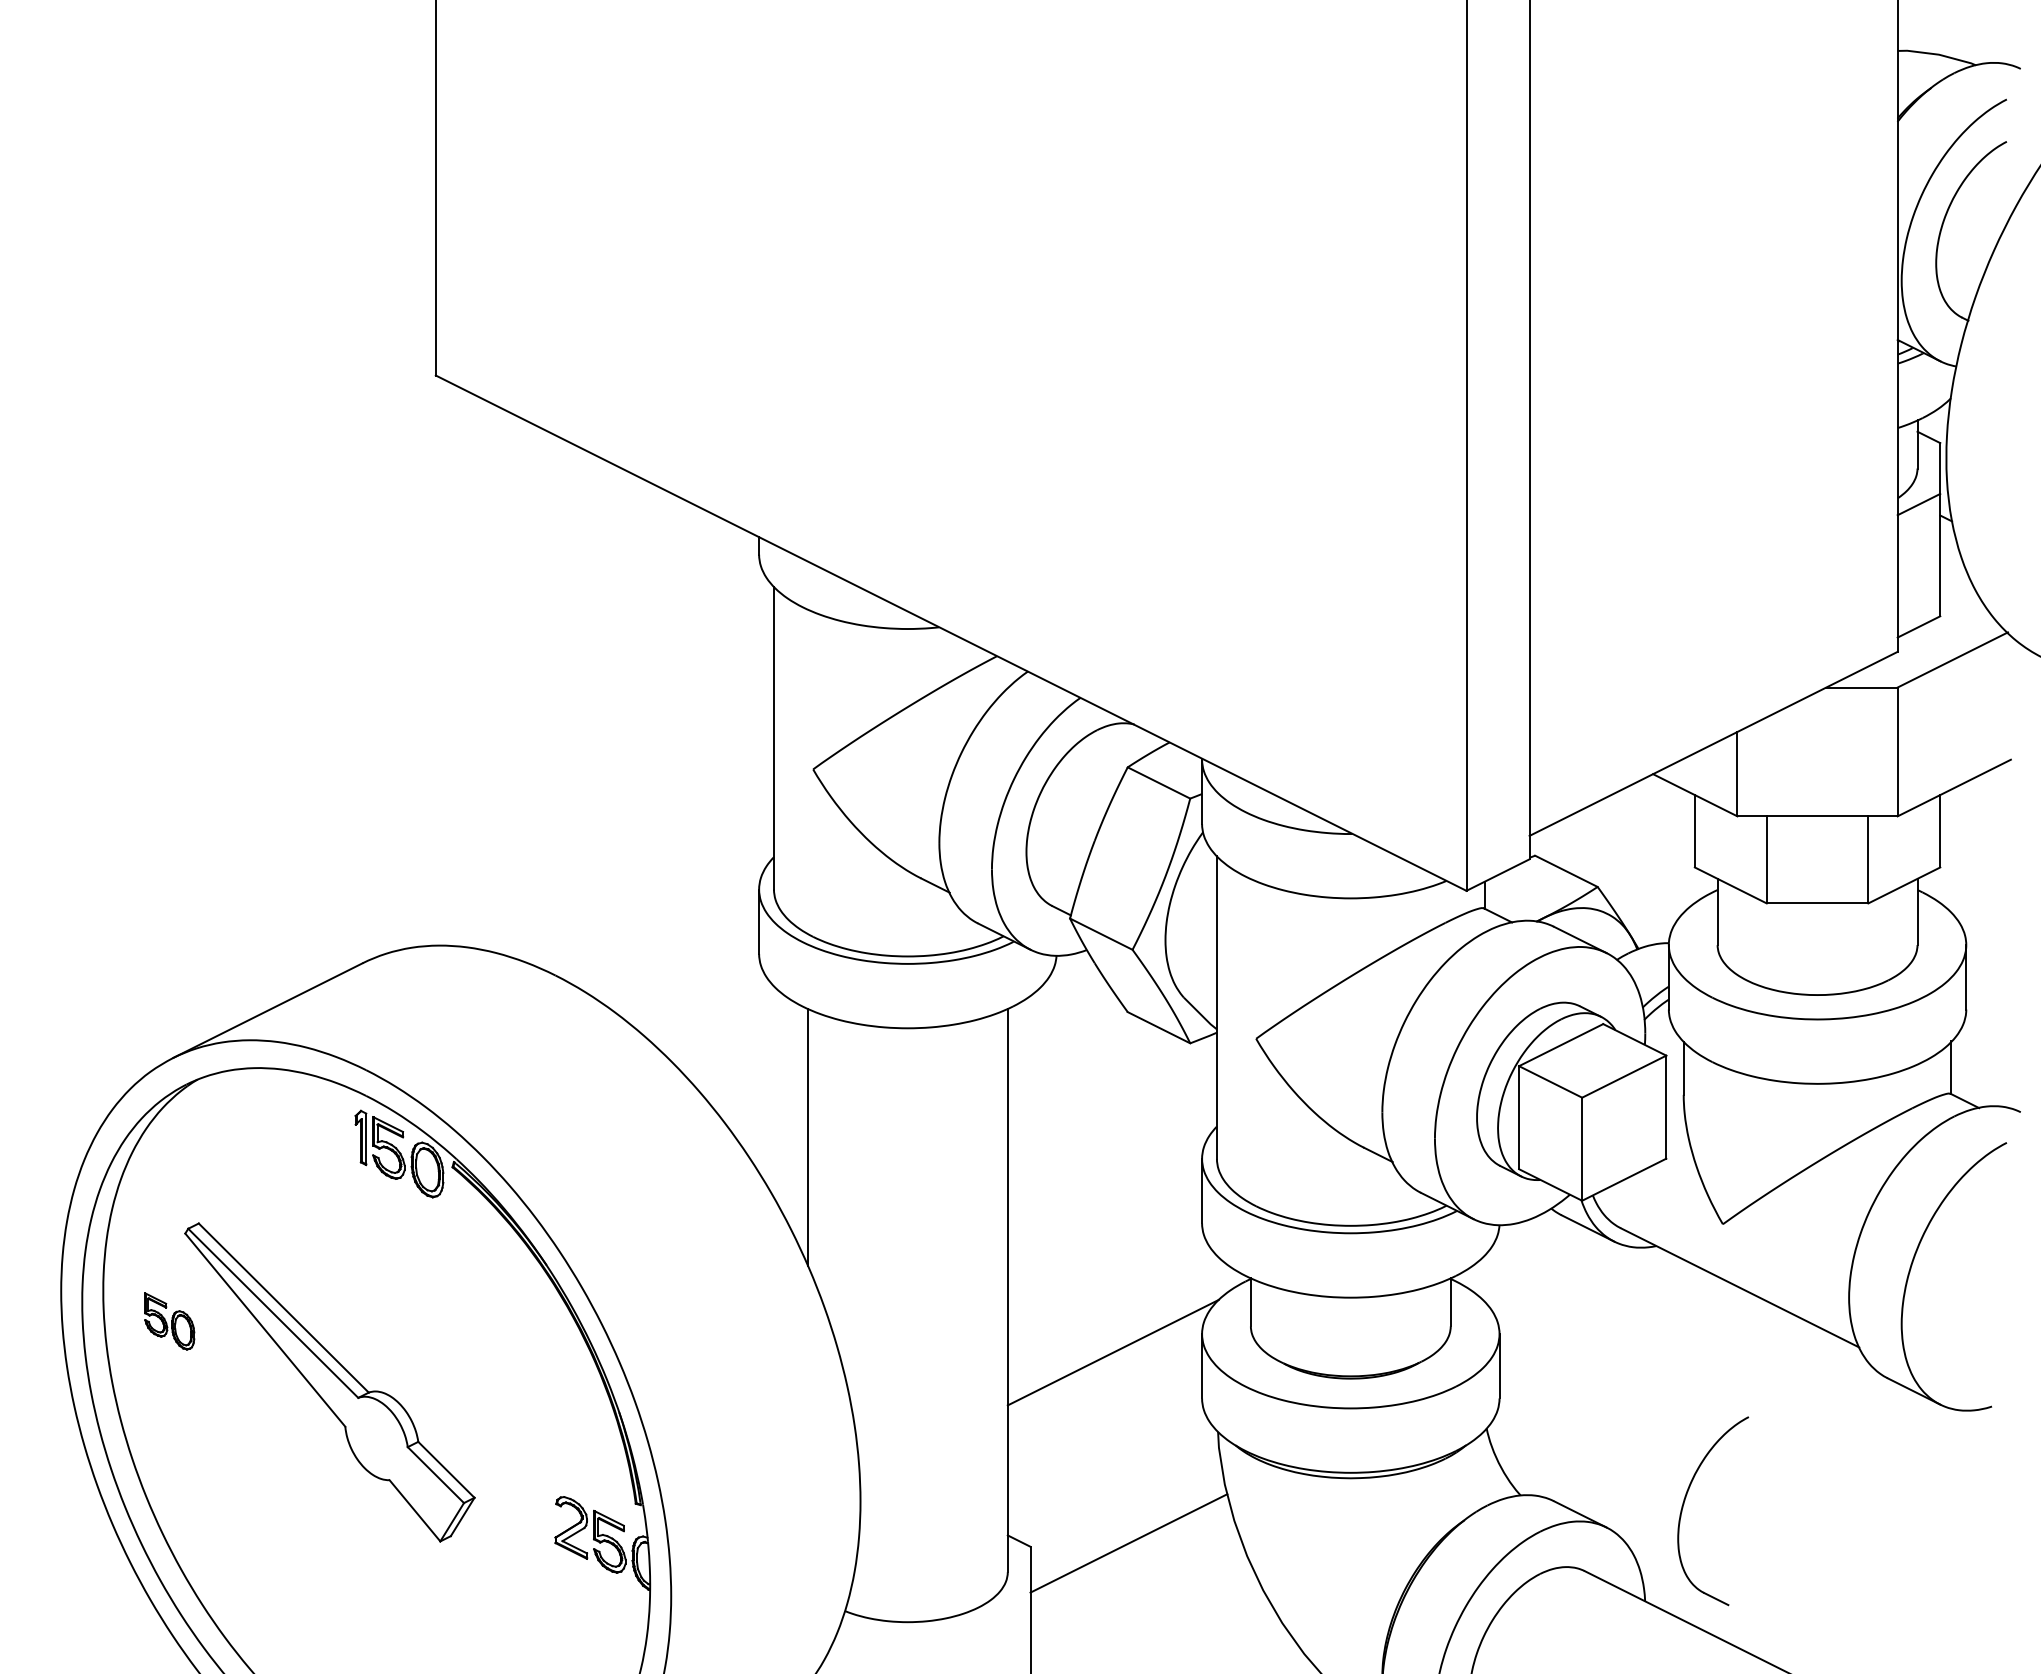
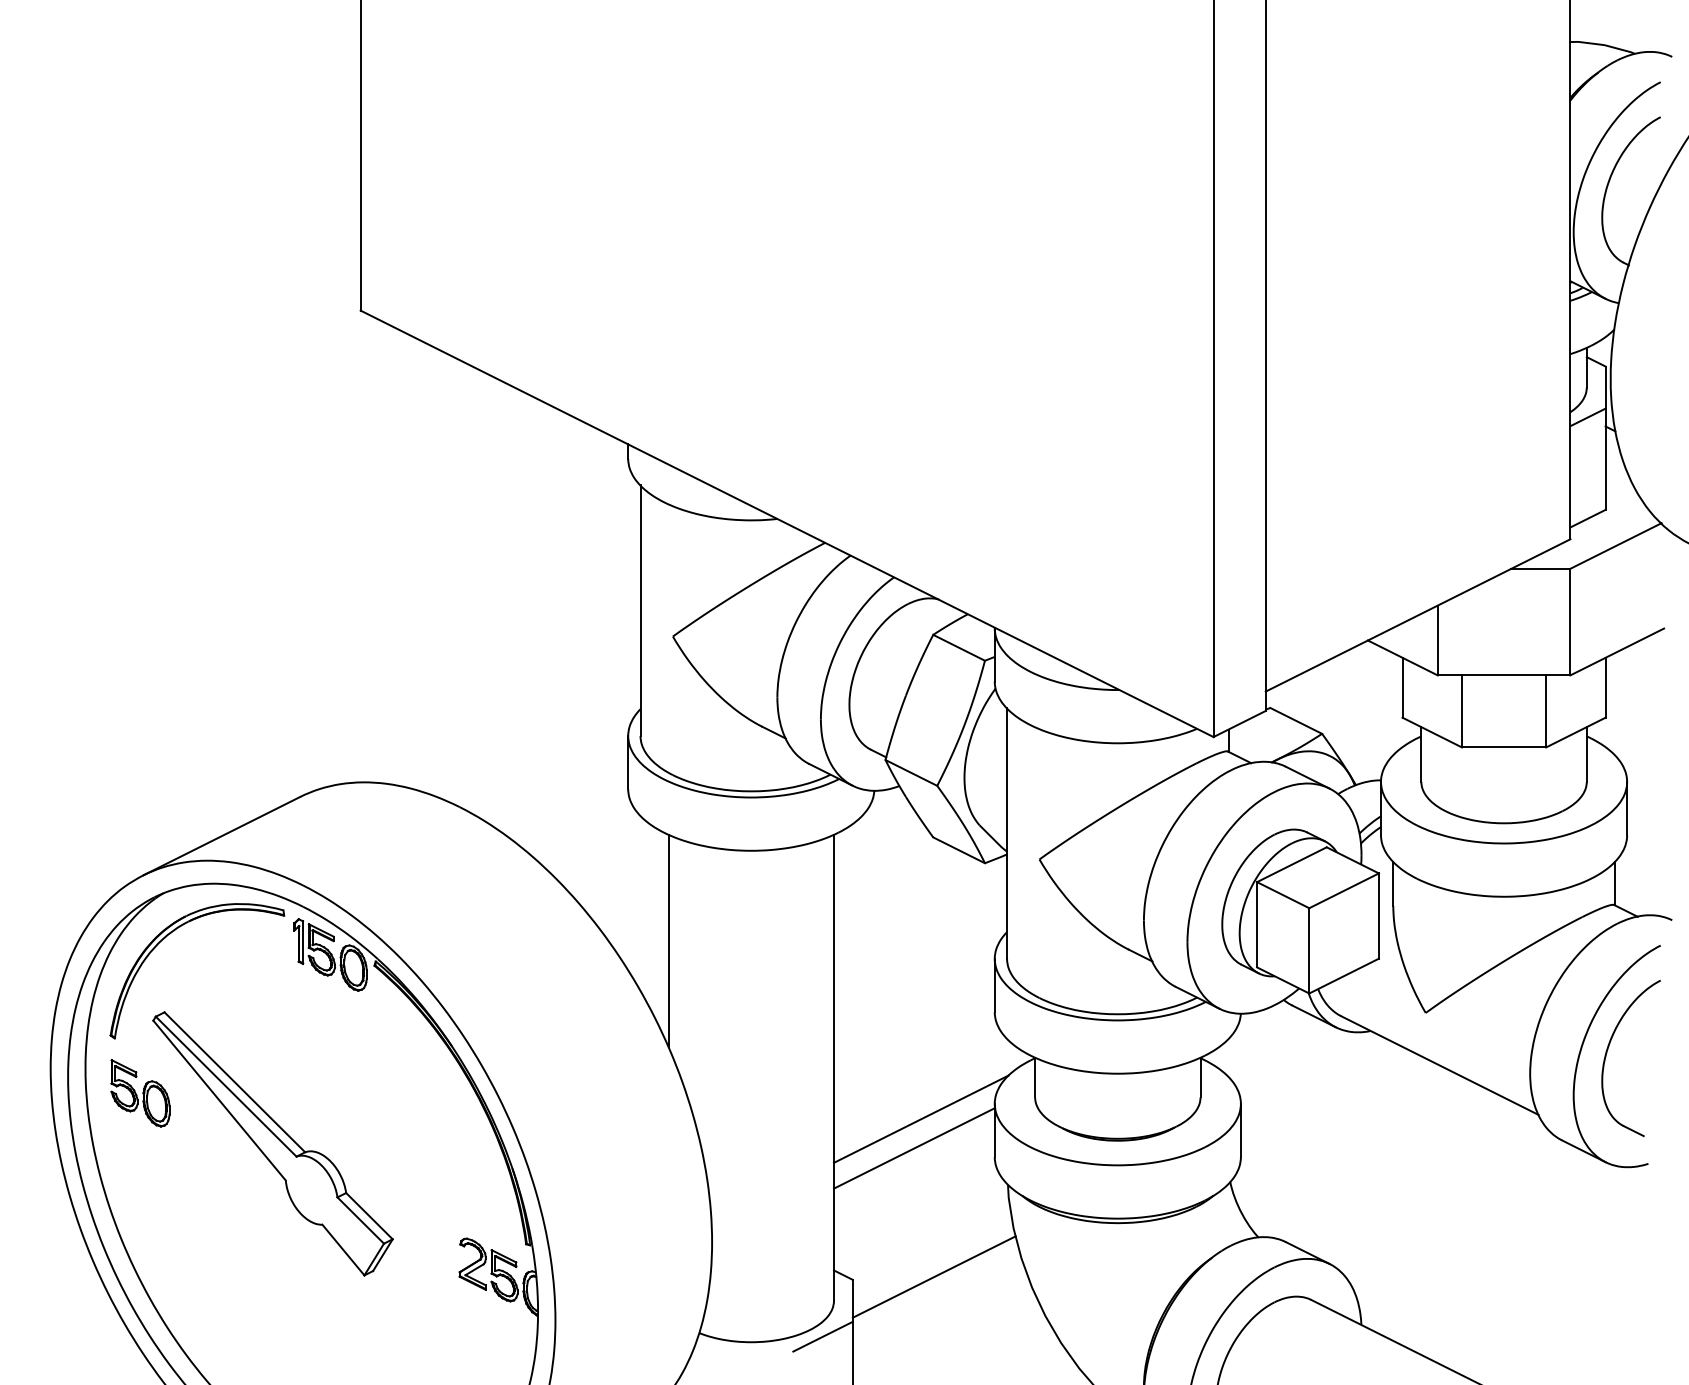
part: (205, 1129) -> (170, 934), added
part: (169, 1321) -> (140, 1093), size x1.43
line: (1104, 1387) -> (914, 1148), added
part: (1684, 1504) -> (1607, 1052), moved
line: (994, 1615) -> (822, 1336), added

